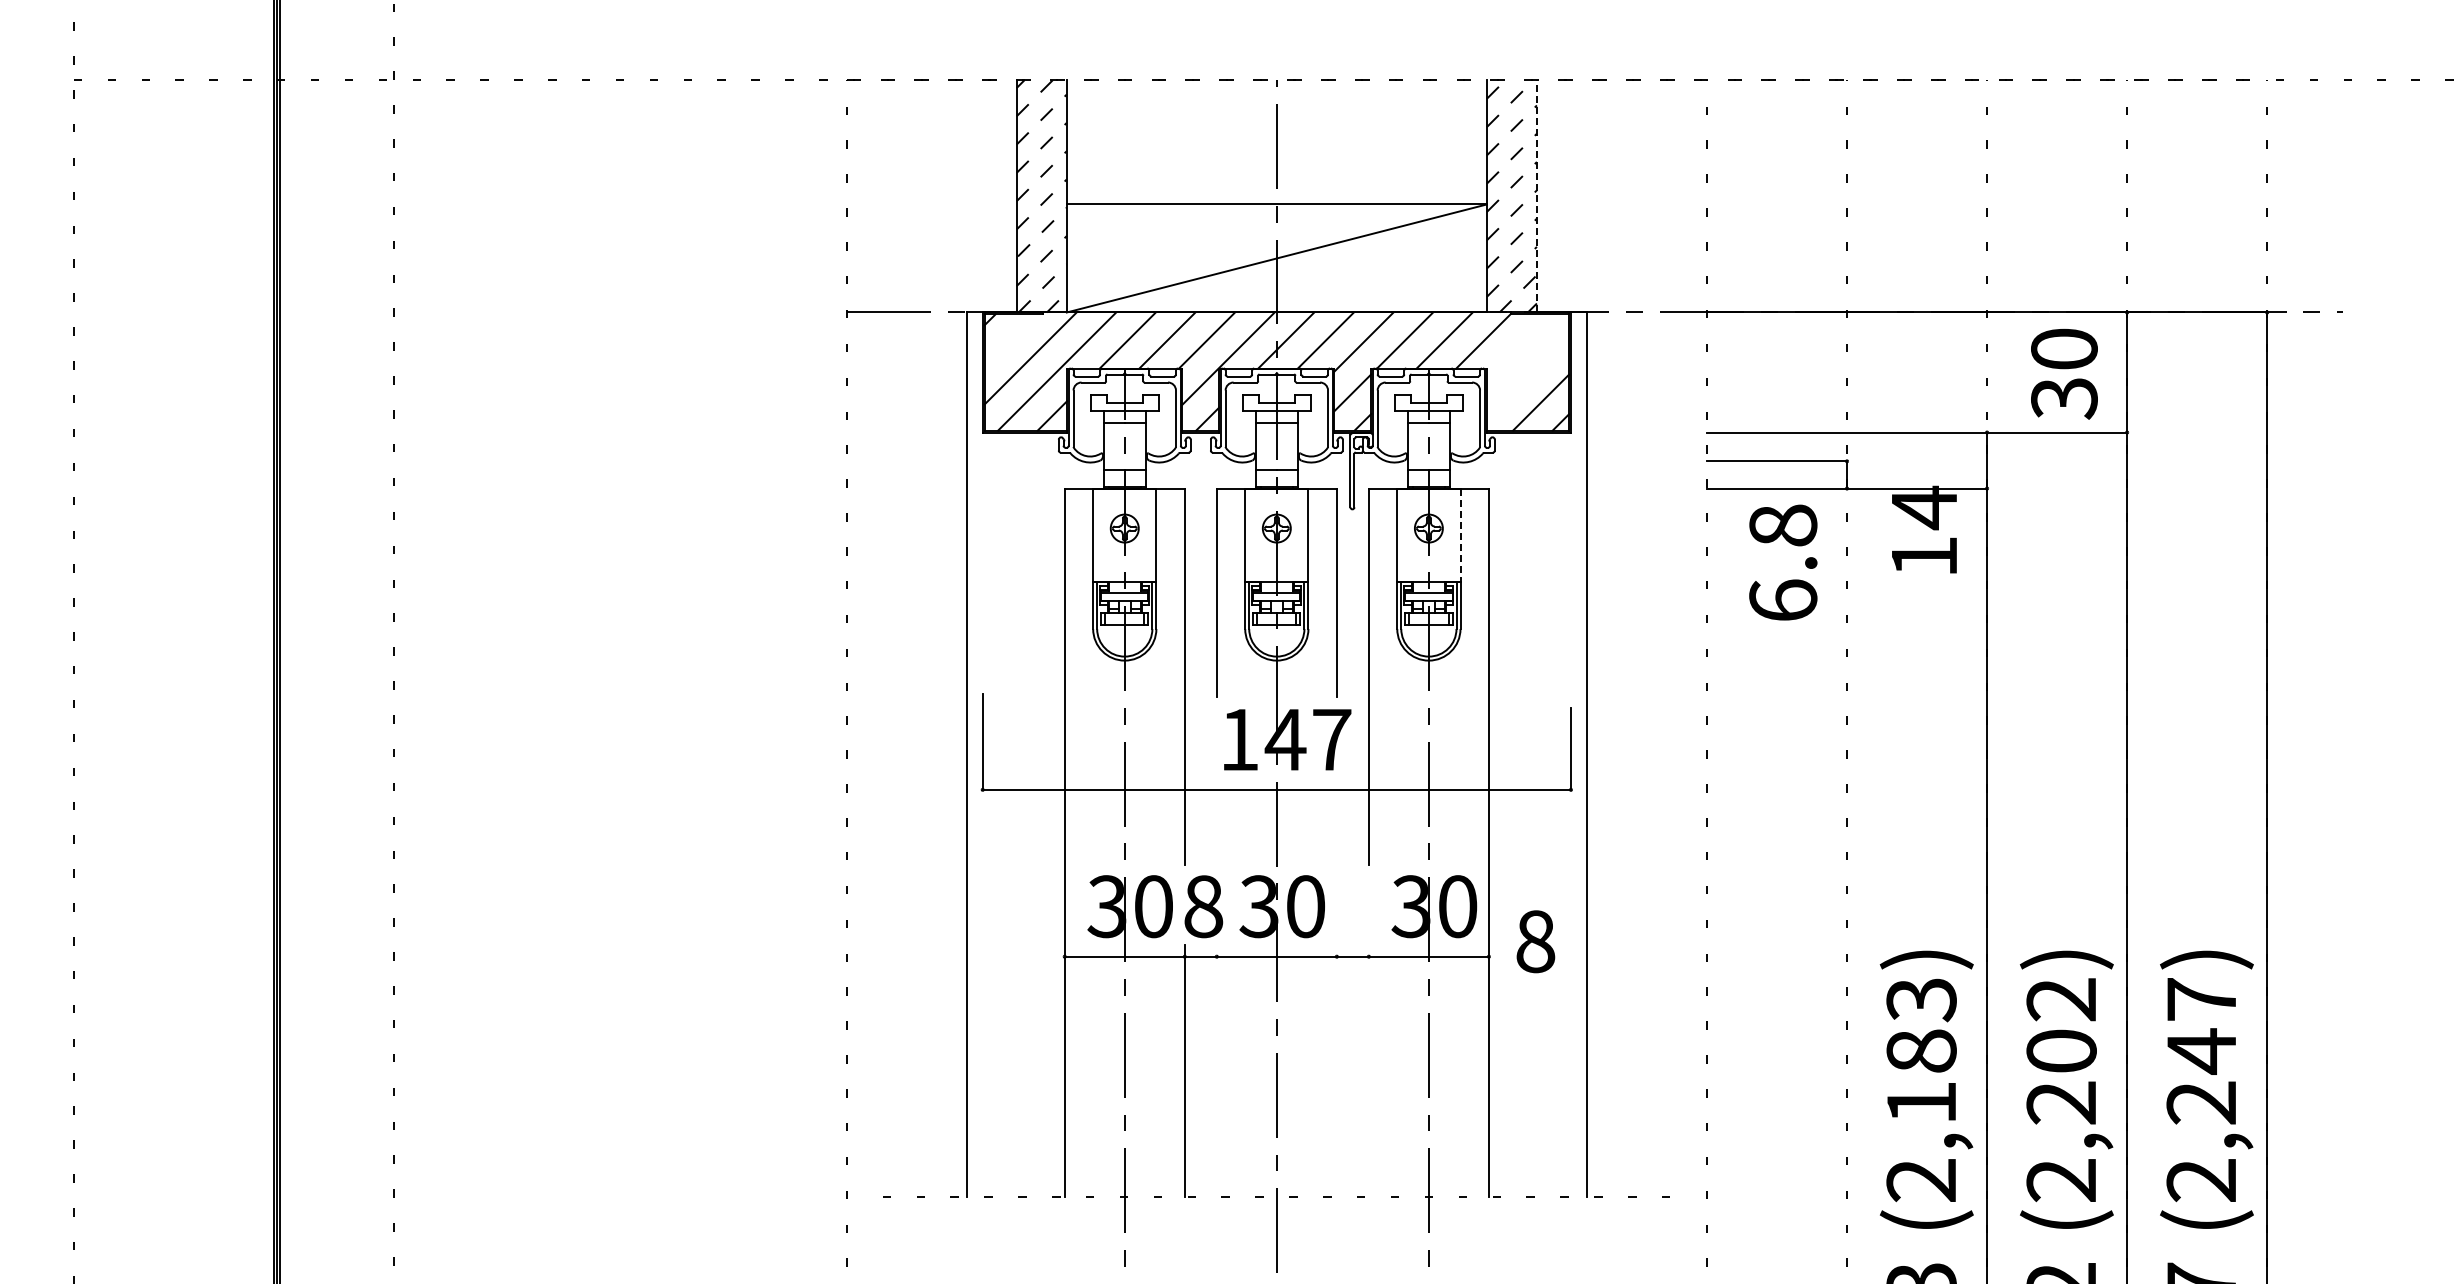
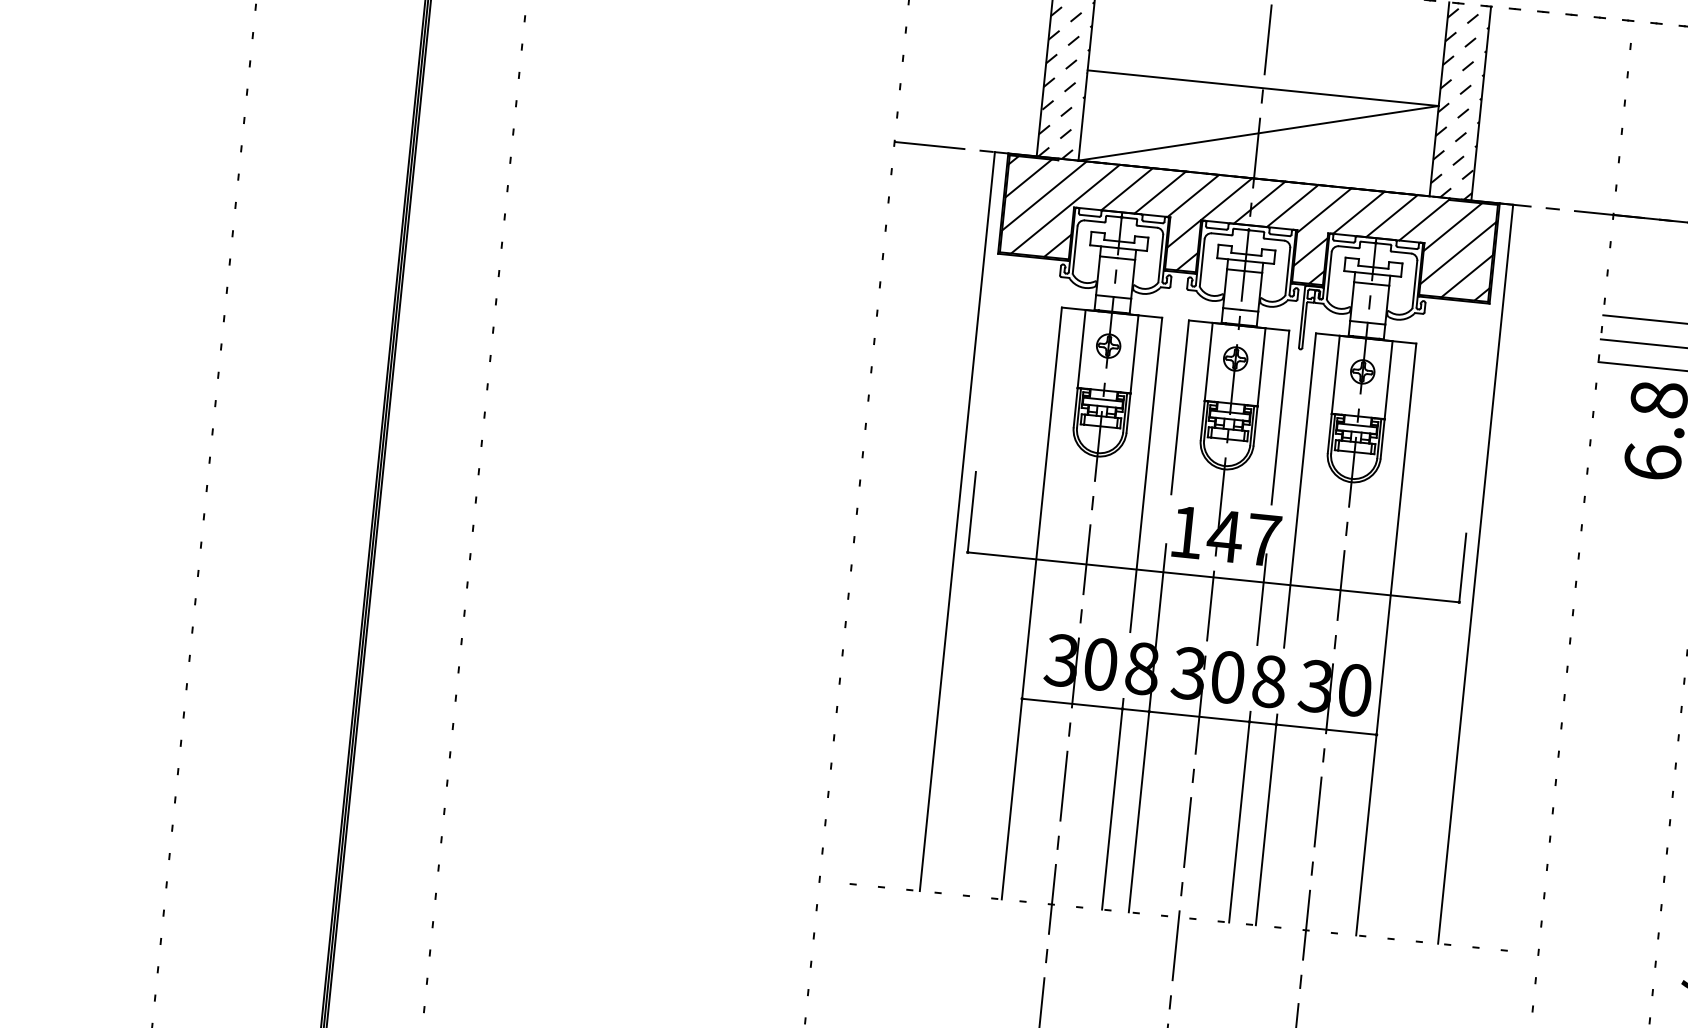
line: (1536, 195) -> (1480, 102), dashed -> solid
line: (1009, 339) -> (1028, 178), added
line: (1517, 345) -> (1452, 226), added
line: (1527, 376) -> (1458, 253), added
line: (1460, 535) -> (1388, 380), dashed -> solid
line: (1336, 810) -> (1261, 599), added
text: (1535, 941) -> (1269, 681), moved
line: (1216, 976) -> (1147, 728), added
line: (1336, 1070) -> (1239, 816), added
line: (1368, 1070) -> (1266, 819), added

